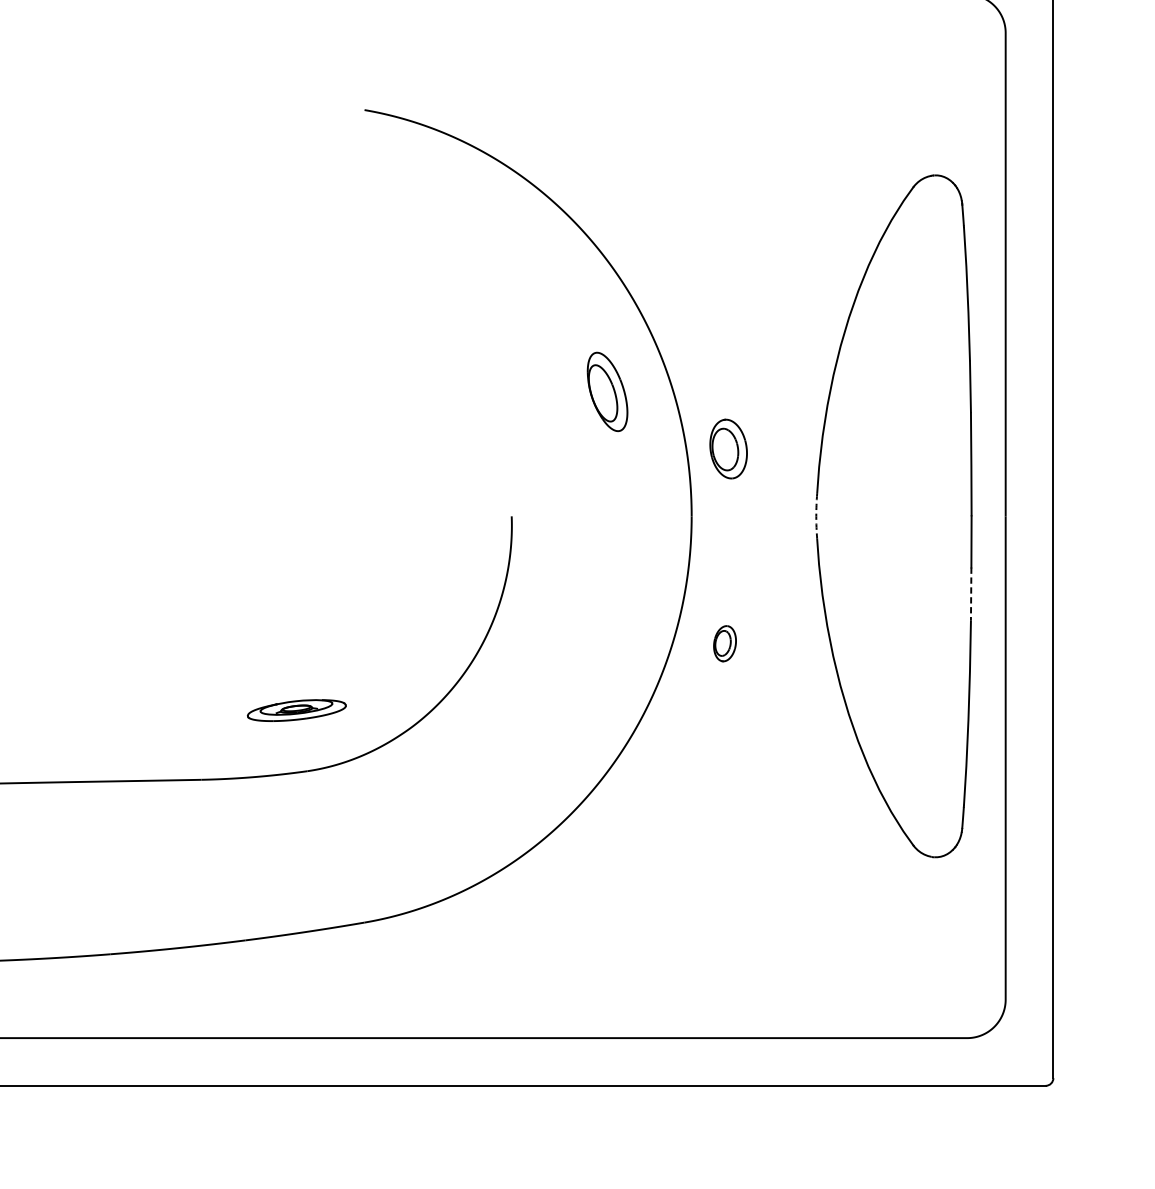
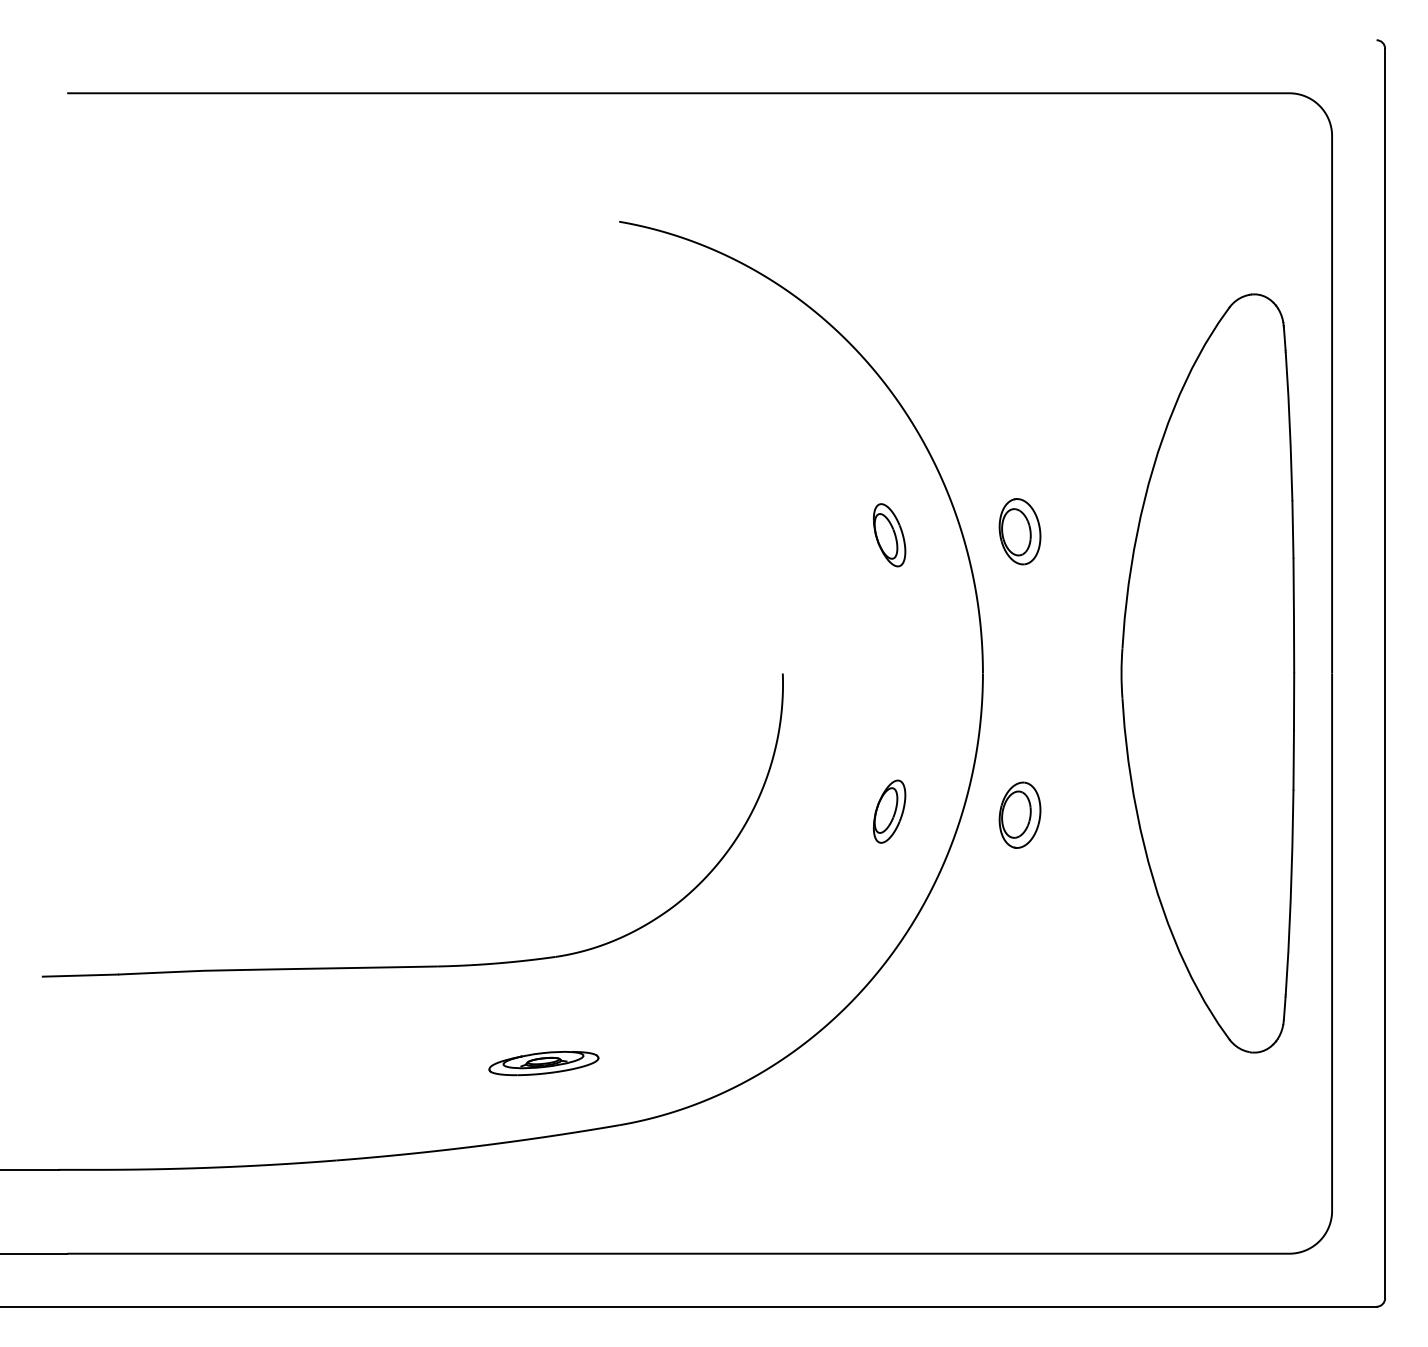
part: (607, 392) -> (889, 535), size x0.71
part: (728, 448) -> (1019, 531), moved
arc: (816, 516) -> (1121, 673), dashed -> solid
line: (970, 594) -> (1293, 760), dashed -> solid
part: (607, 640) -> (889, 811), added
part: (724, 643) -> (1019, 814), size x1.67
part: (296, 710) -> (543, 1063), moved

